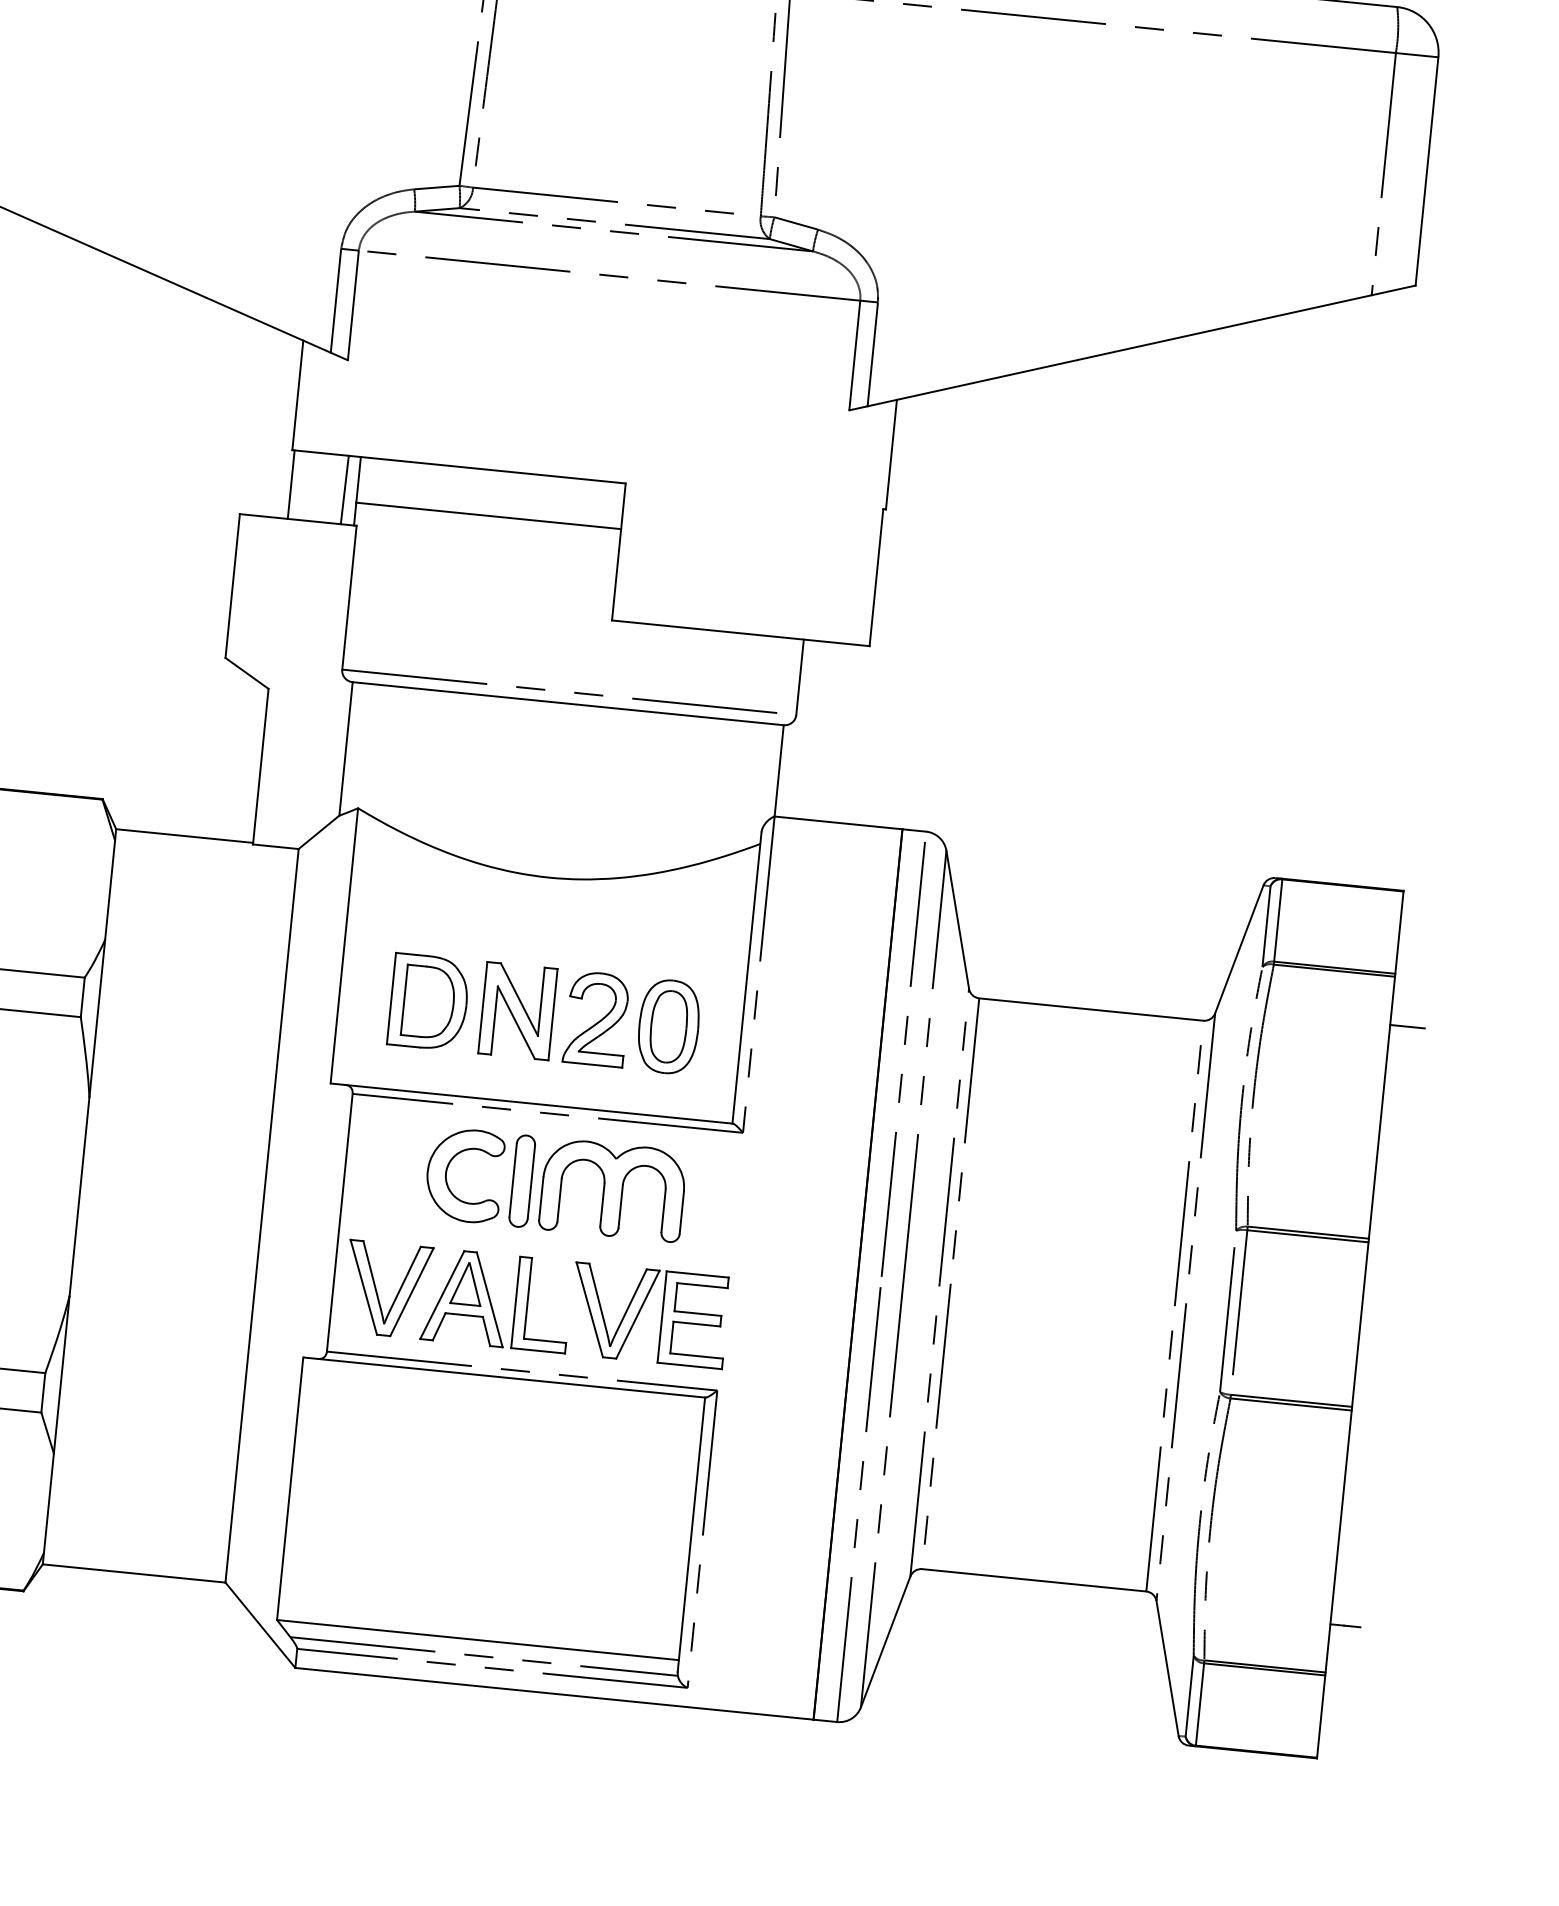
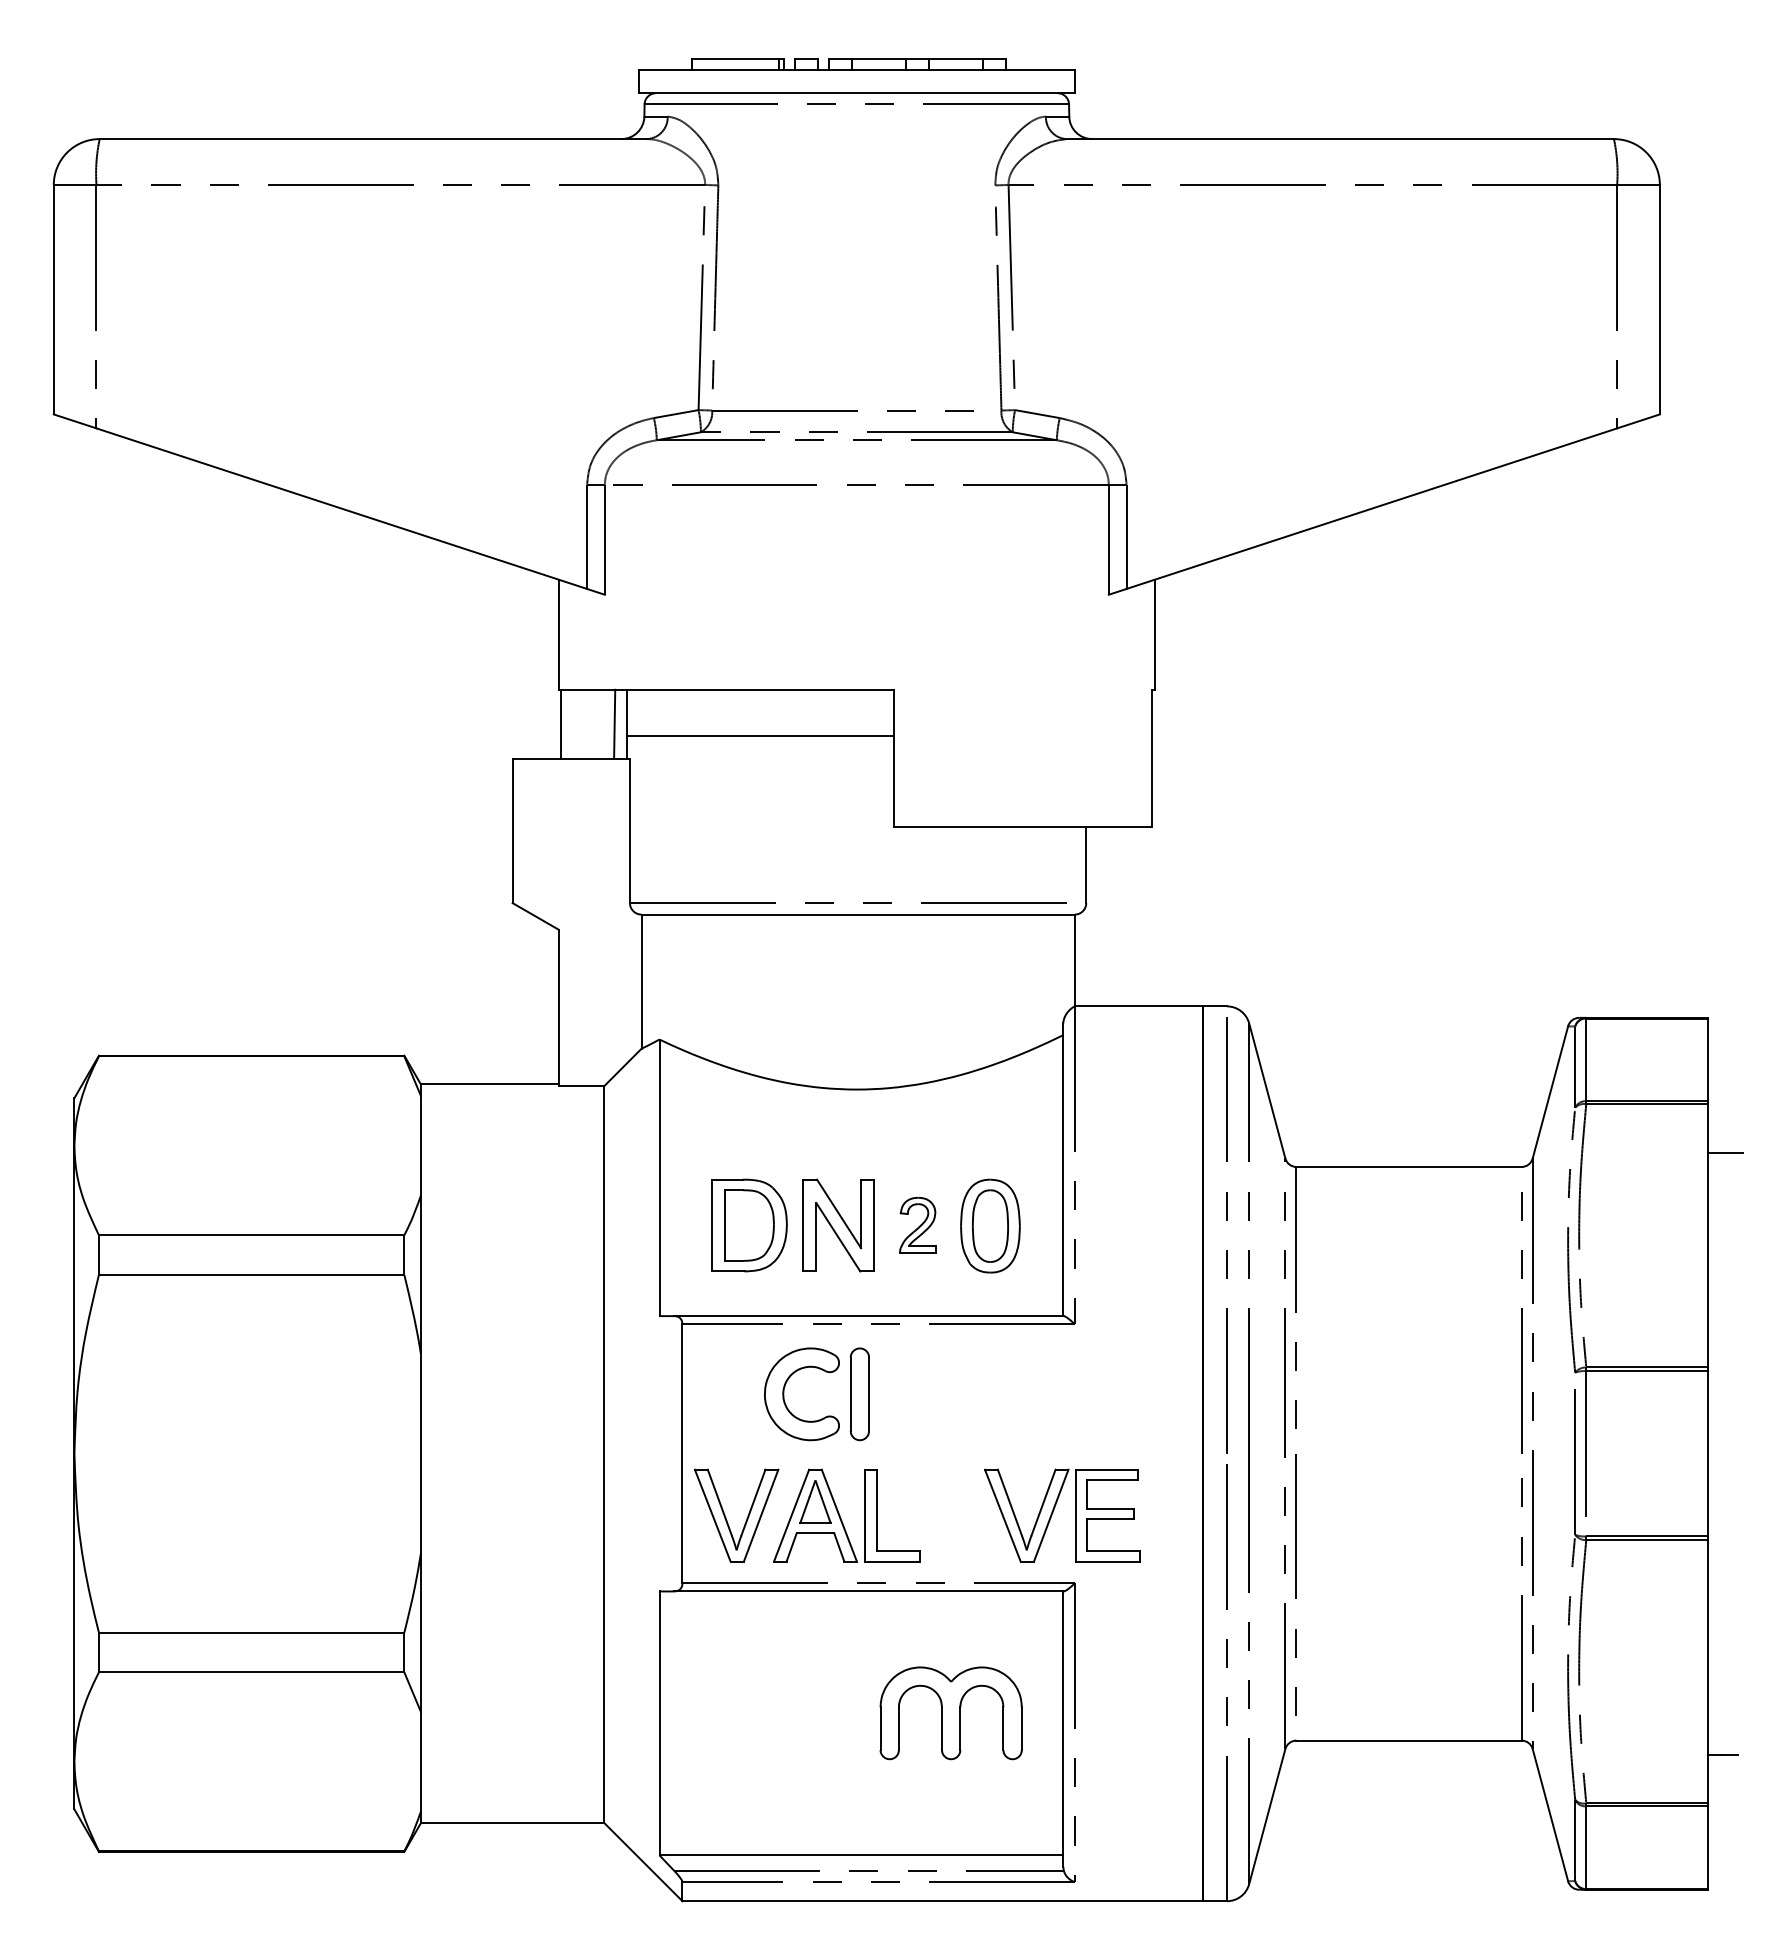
part: (596, 1017) -> (917, 1224), size x0.6
part: (612, 1190) -> (950, 1713), moved
part: (641, 1309) -> (1054, 1510), moved

